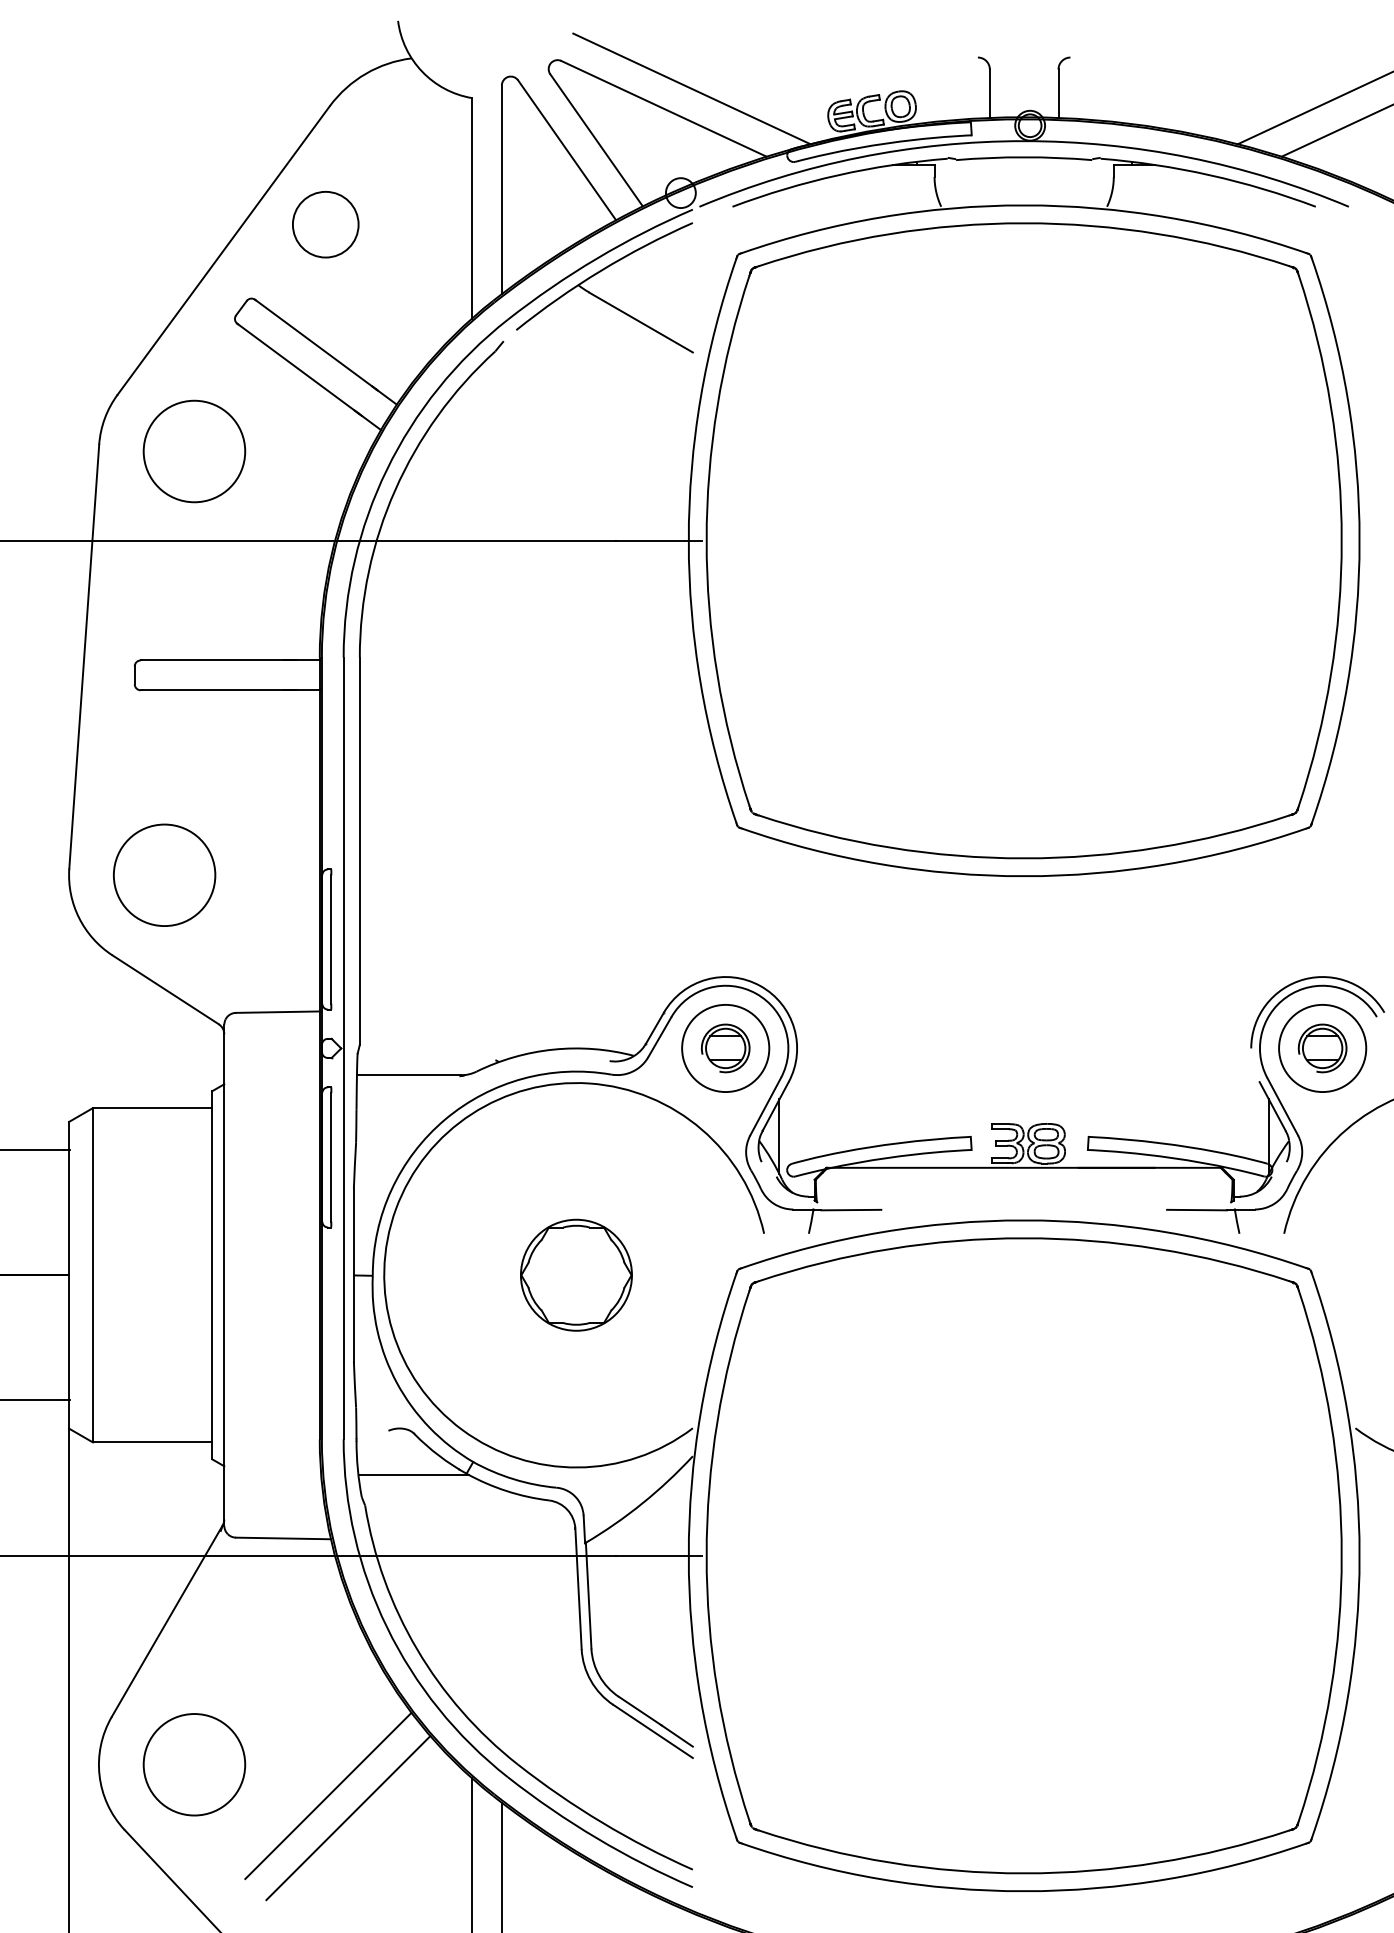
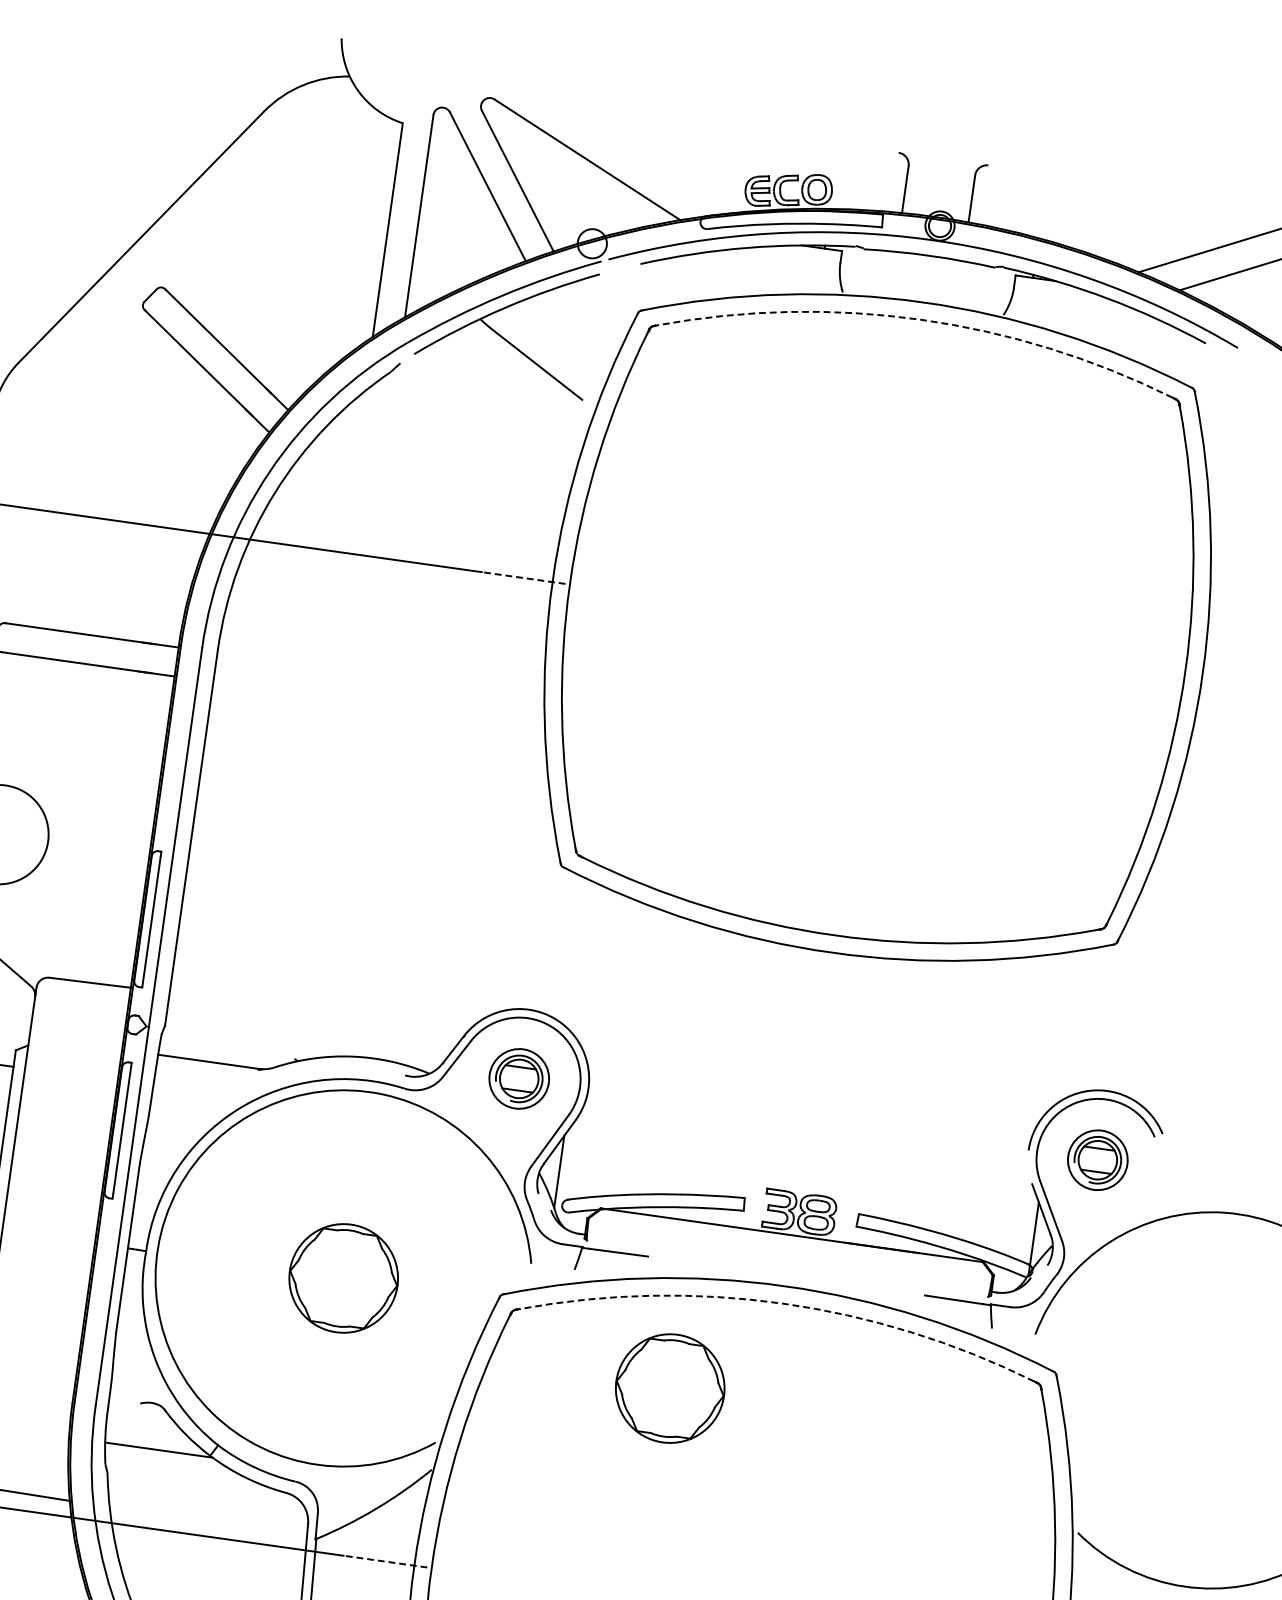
line: (691, 88) -> (616, 143), removed
arc: (1024, 223) -> (921, 320), solid -> dashed
circle: (325, 224) -> (243, 225), removed
circle: (194, 451) -> (85, 427), removed
line: (658, 541) -> (523, 578), solid -> dashed
circle: (725, 1048) -> (519, 1078), size x0.7
circle: (1322, 1048) -> (1097, 1160), size x0.7
arc: (1024, 1238) -> (782, 1303), solid -> dashed
part: (922, 1339) -> (670, 1387), added
line: (658, 1555) -> (385, 1561), solid -> dashed

